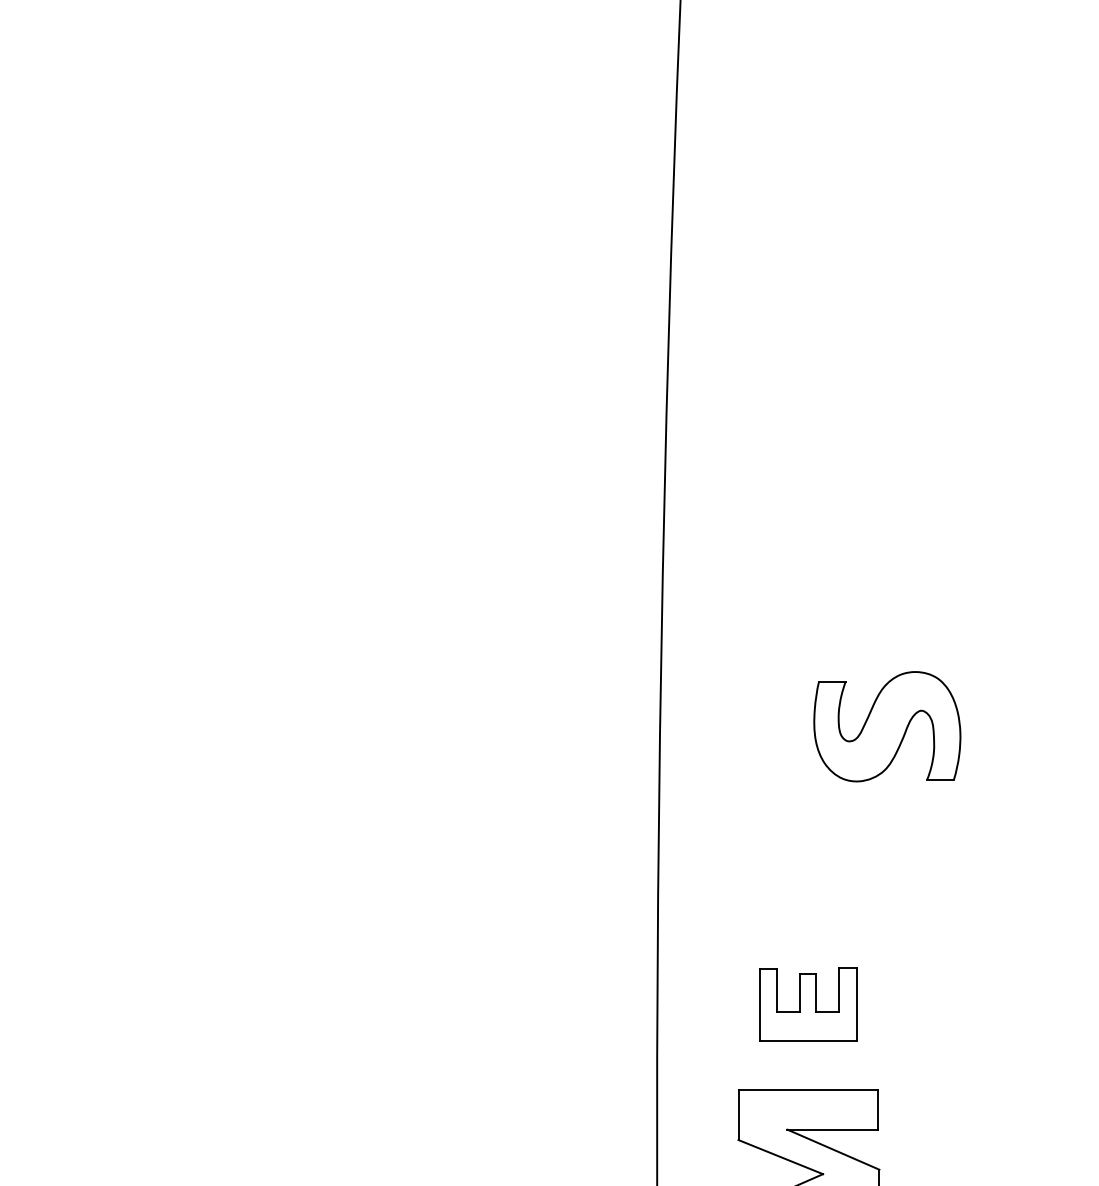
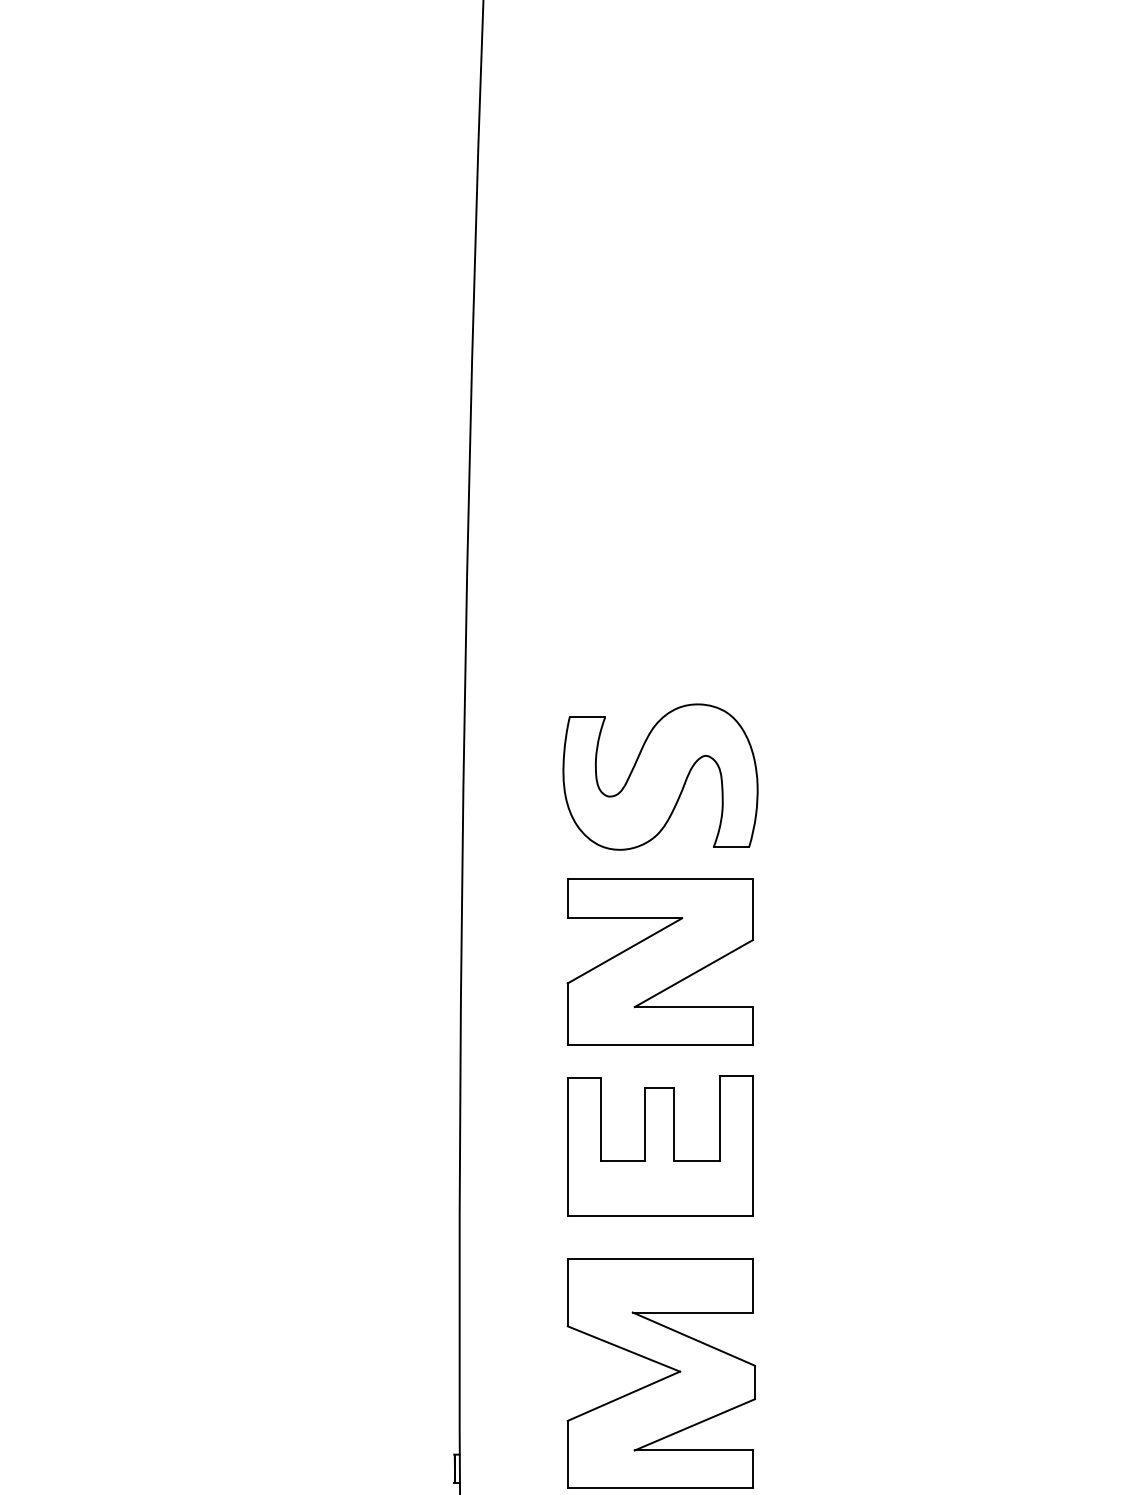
part: (887, 726) -> (660, 776), moved
part: (807, 865) -> (659, 961), added
part: (808, 1004) -> (660, 1146), size x1.43

